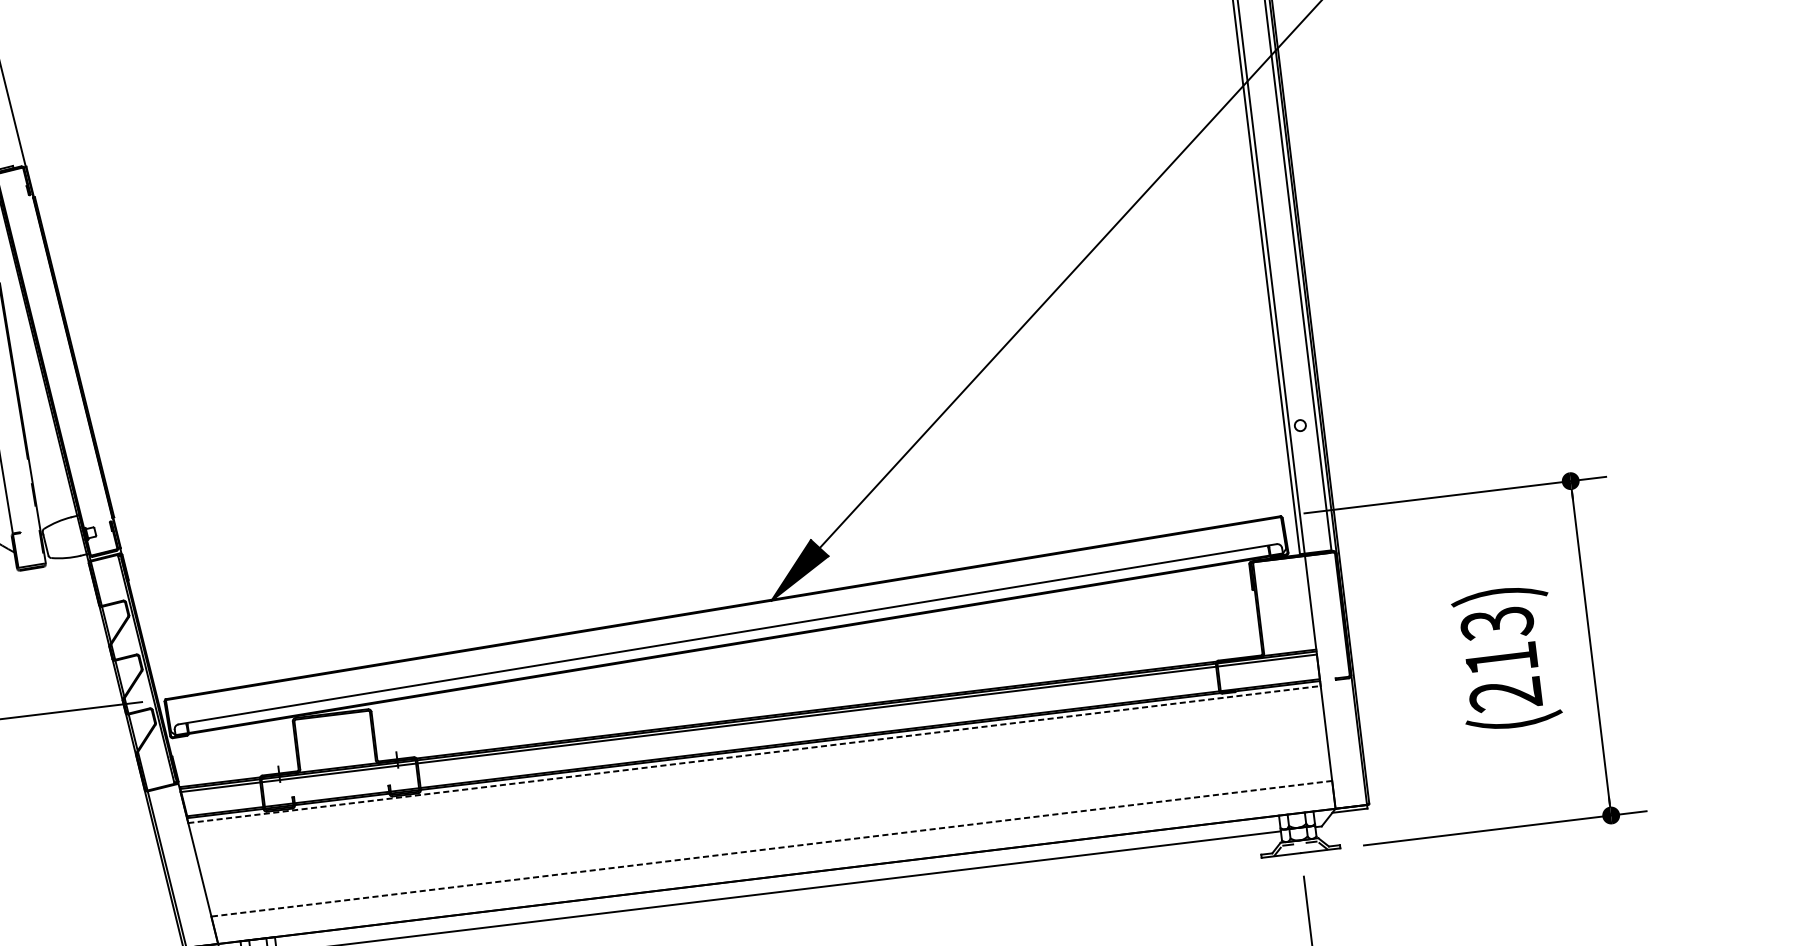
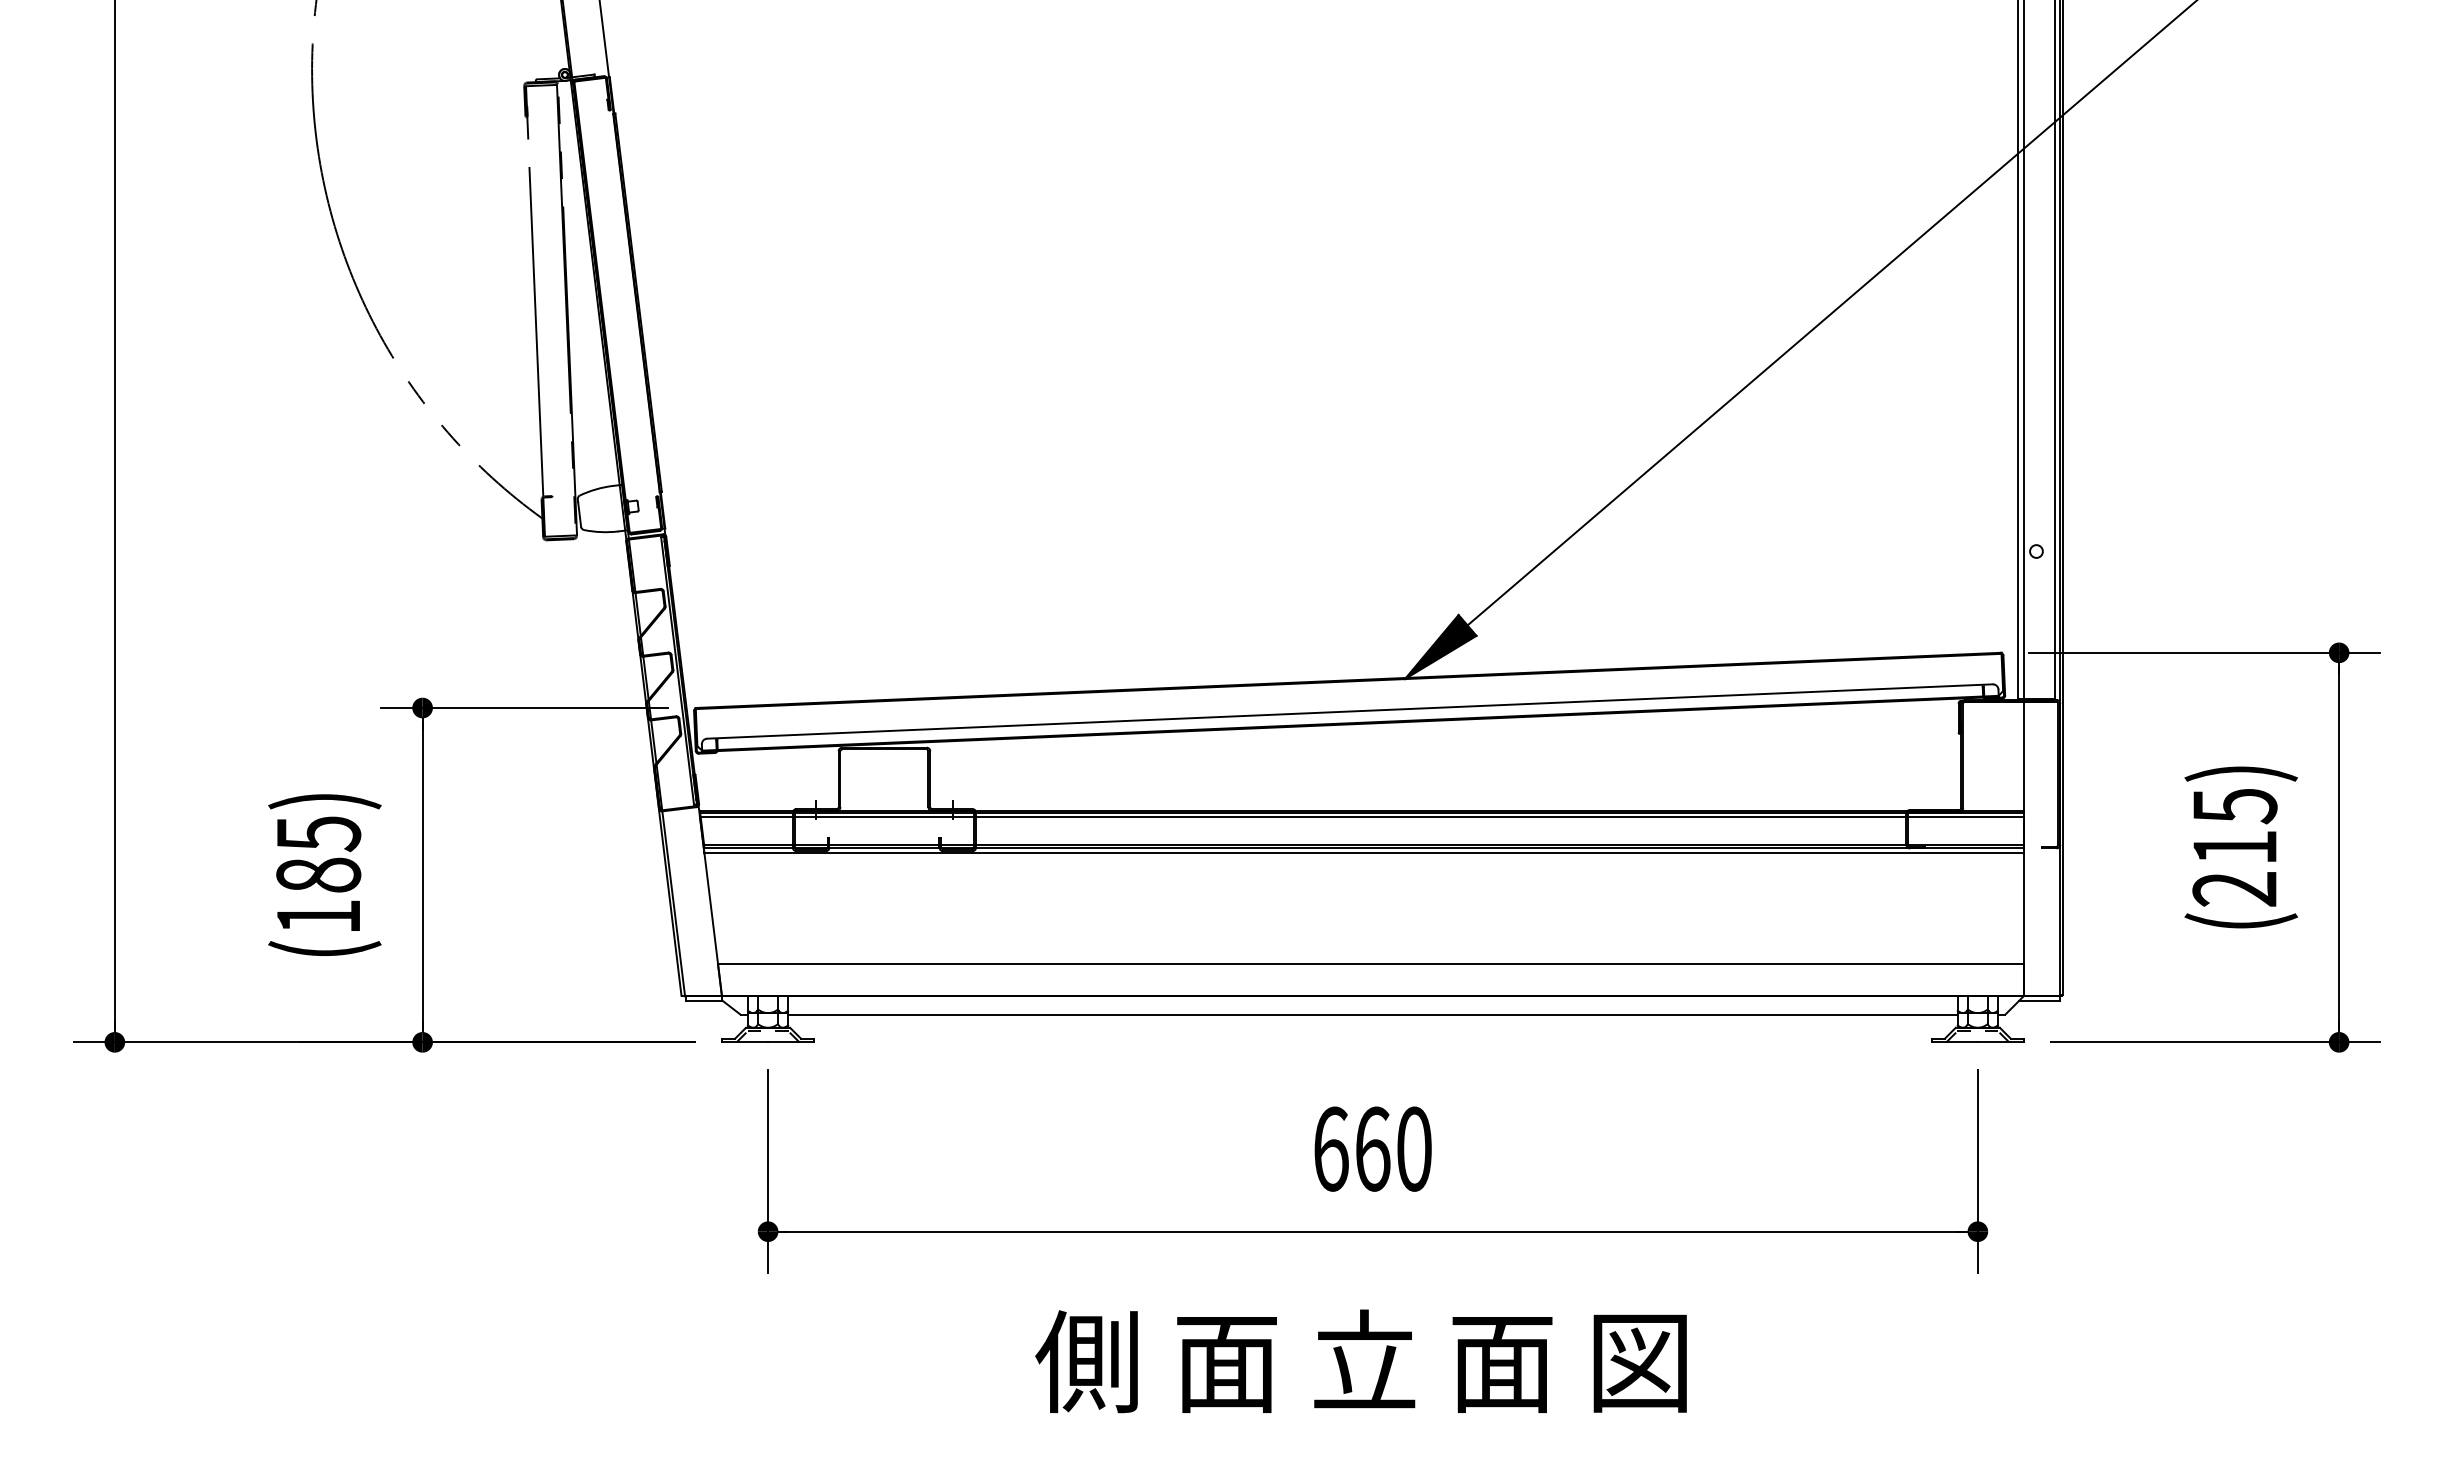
text: (1496, 623) -> (2234, 806), (213) -> (215)
line: (754, 754) -> (1364, 853), dashed -> solid
line: (771, 848) -> (1370, 963), dashed -> solid

